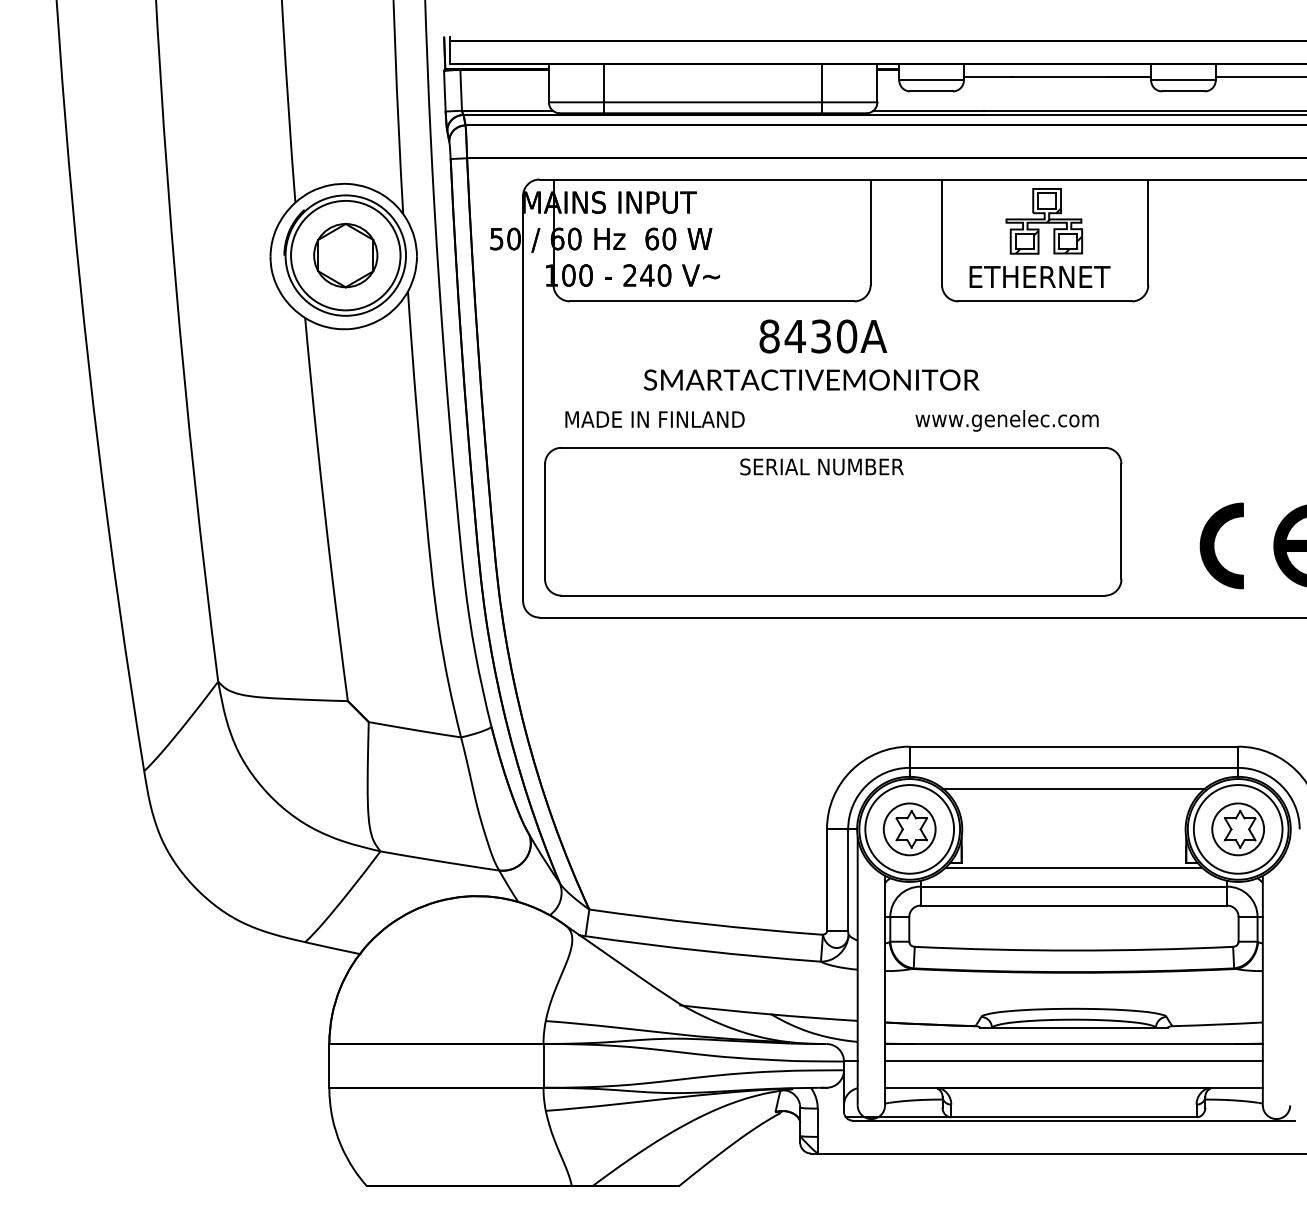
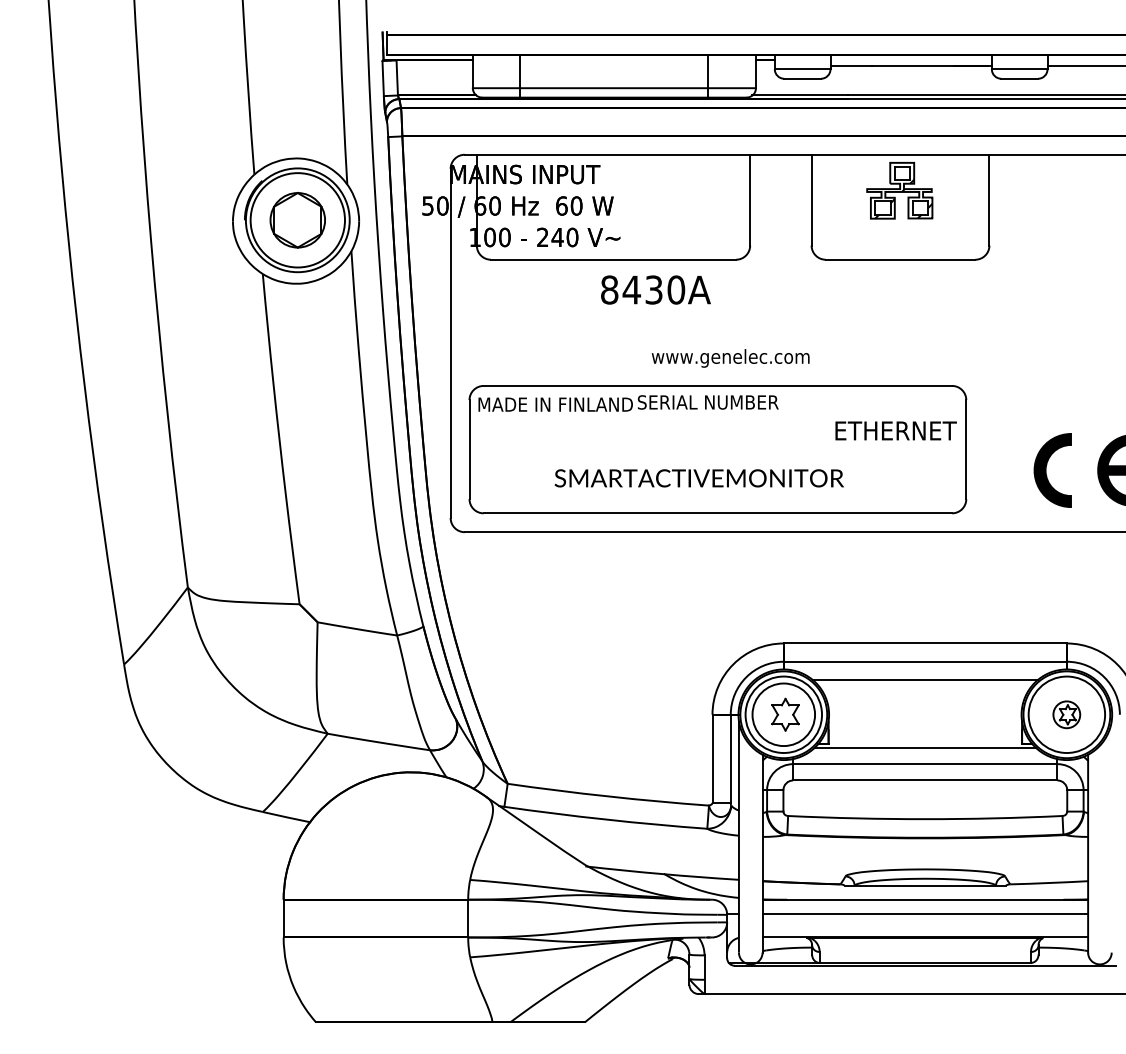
text: (1039, 276) -> (895, 430), moved
text: (823, 336) -> (656, 290), moved
text: (811, 379) -> (699, 477), moved
text: (654, 419) -> (555, 404), moved
text: (1006, 420) -> (730, 358), moved
circle: (909, 829) -> (783, 714), size x1.4
part: (1237, 829) -> (1066, 714), size x0.6

